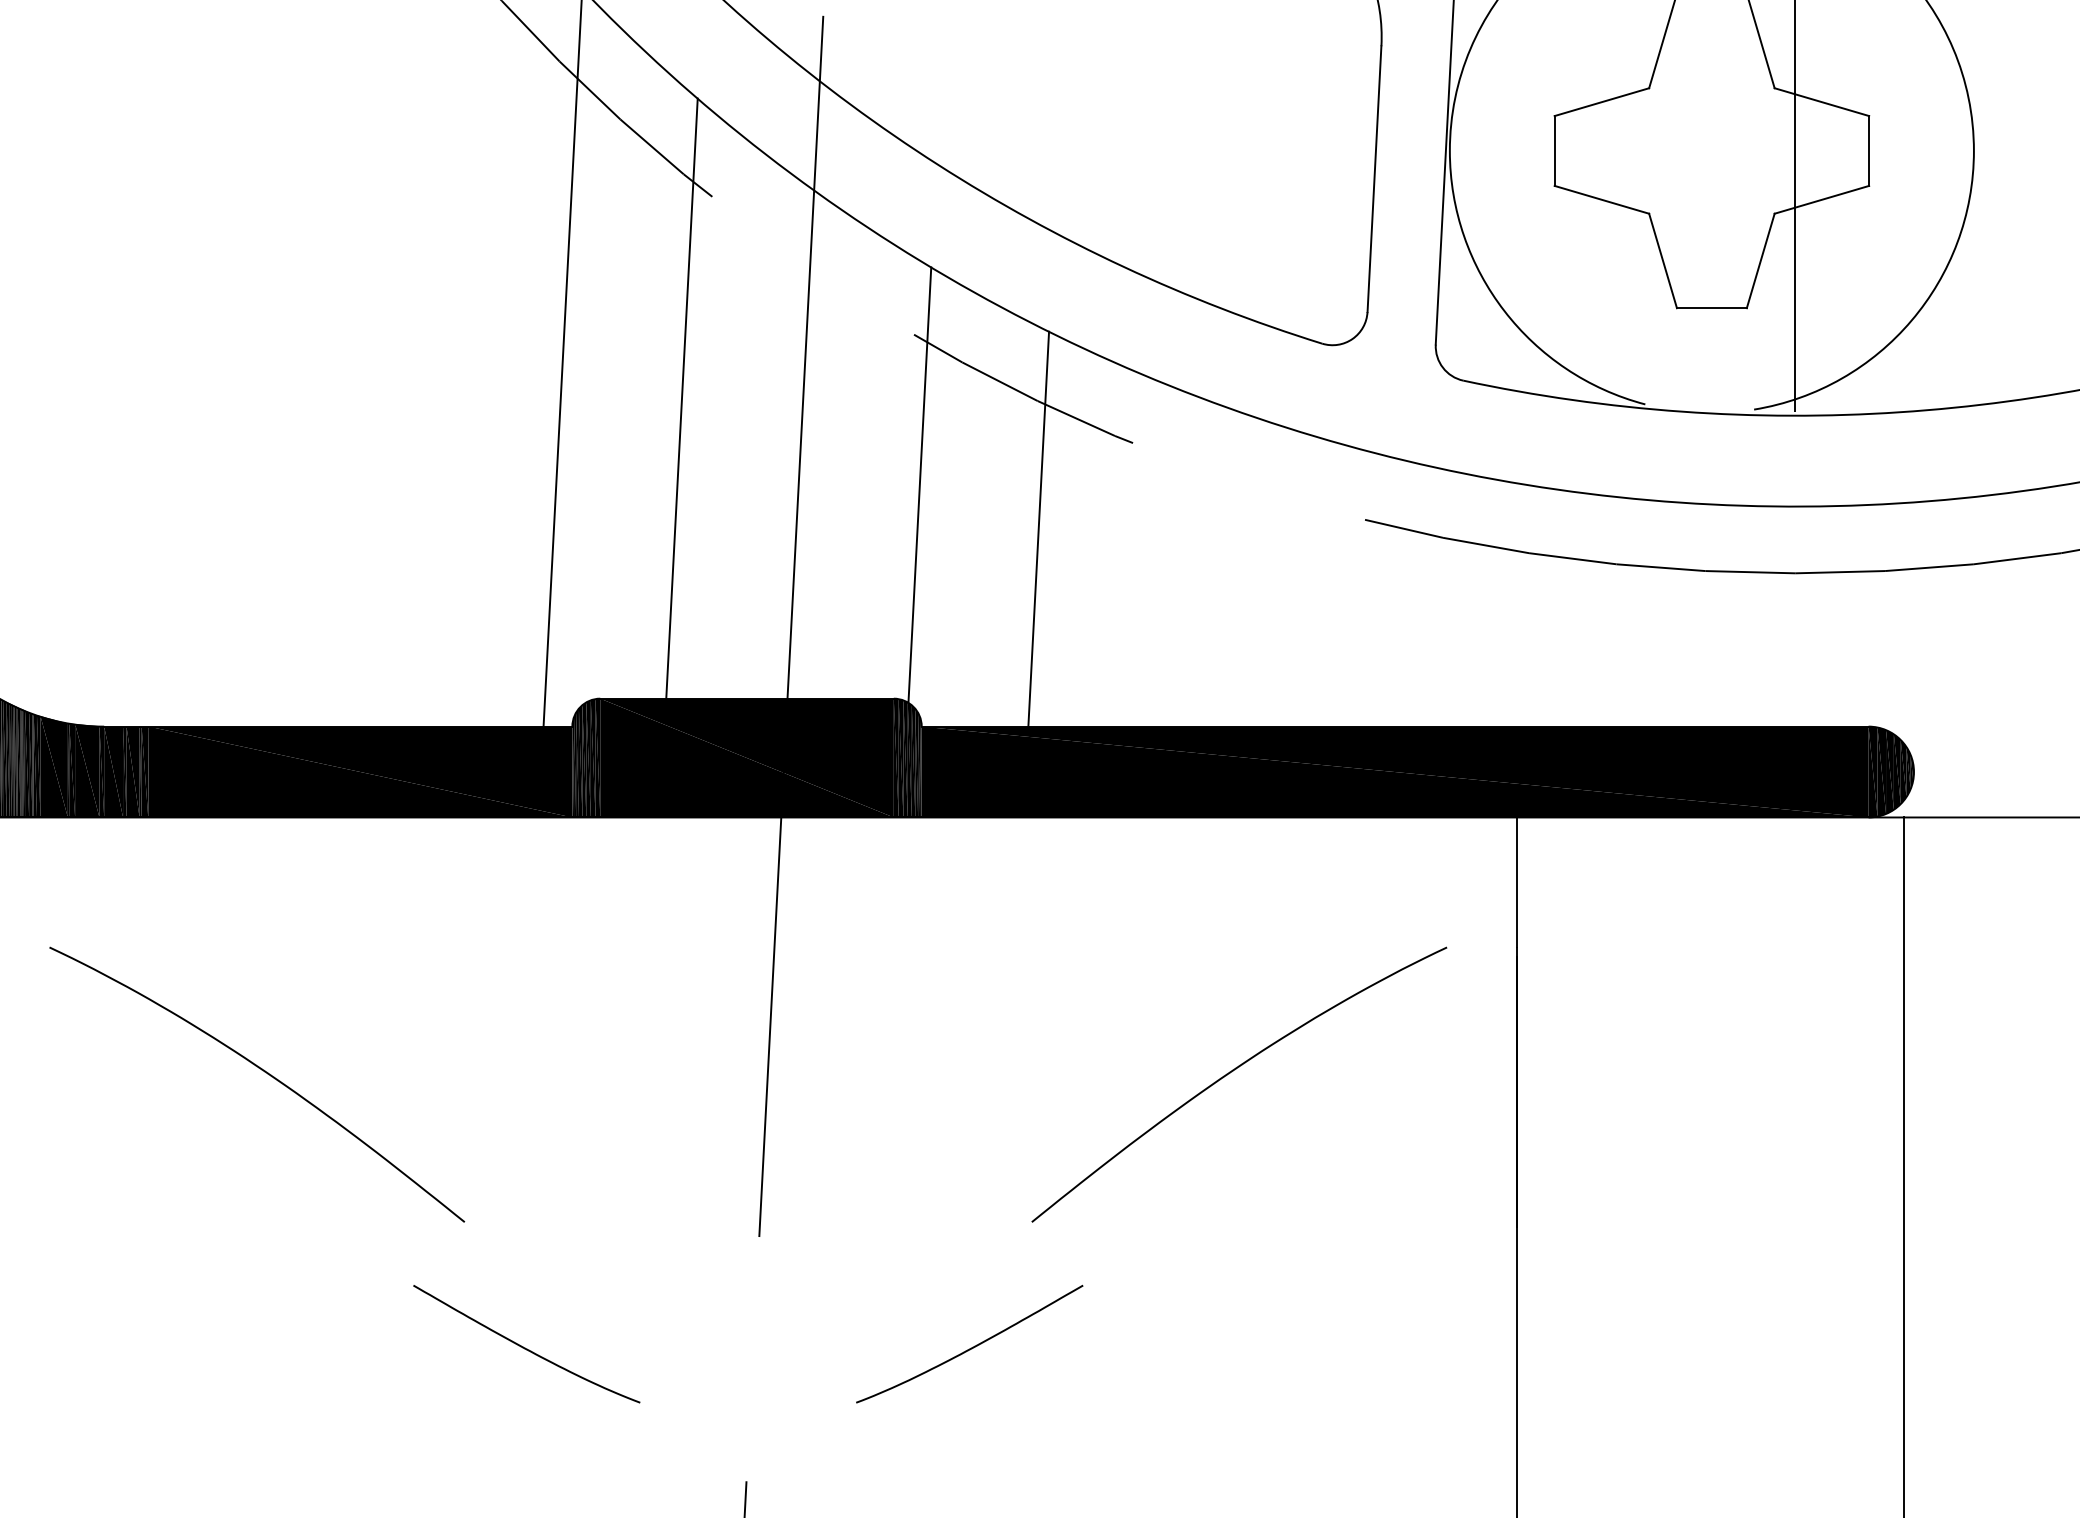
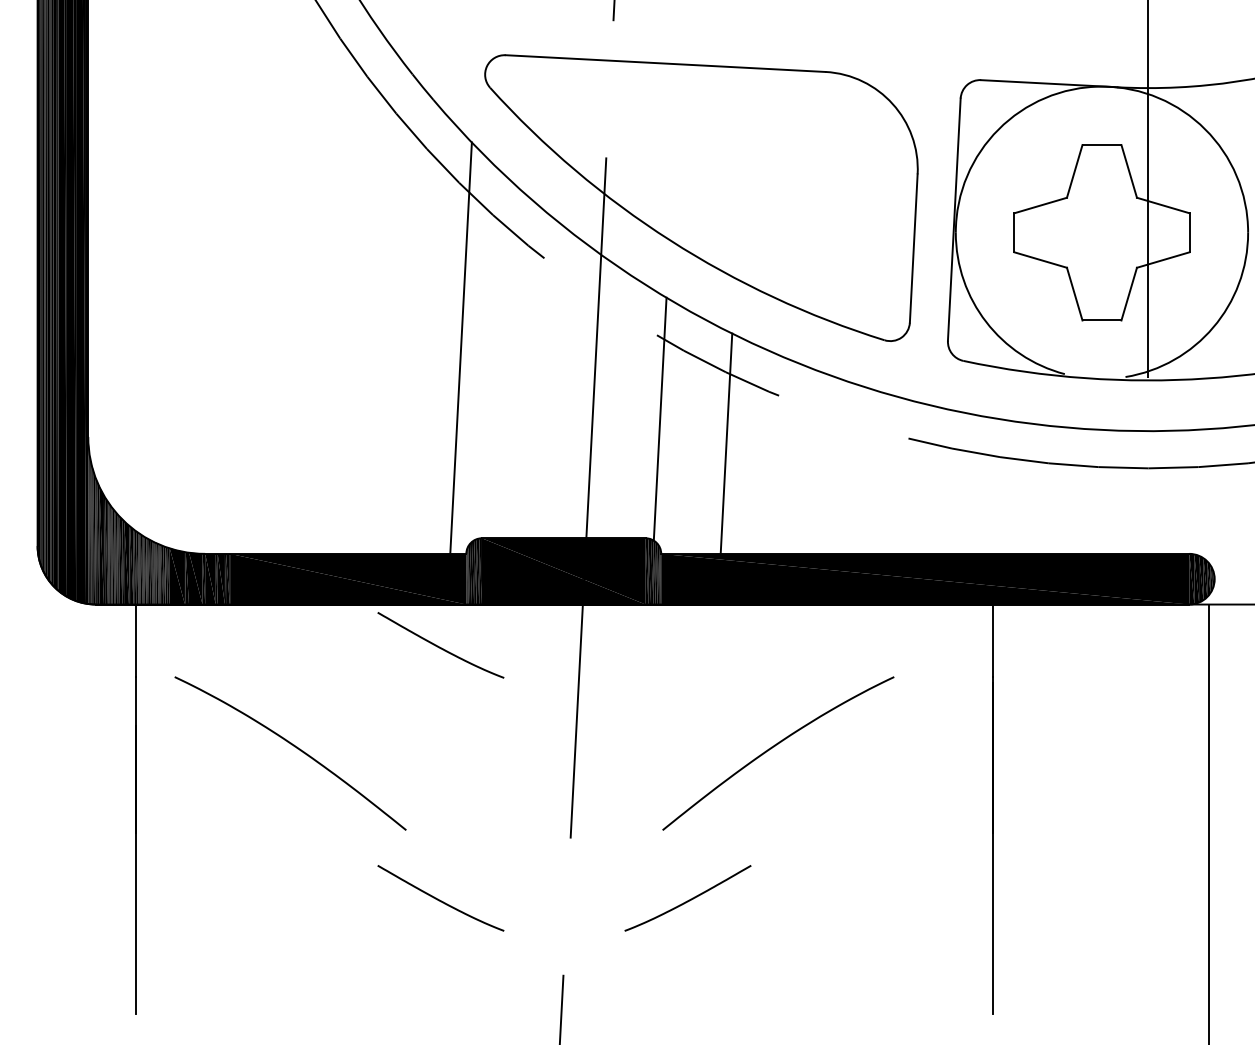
line: (681, 397) -> (527, 370), removed
curve: (524, 892) -> (439, 646), added
curve: (1232, 1073) -> (774, 747), moved

